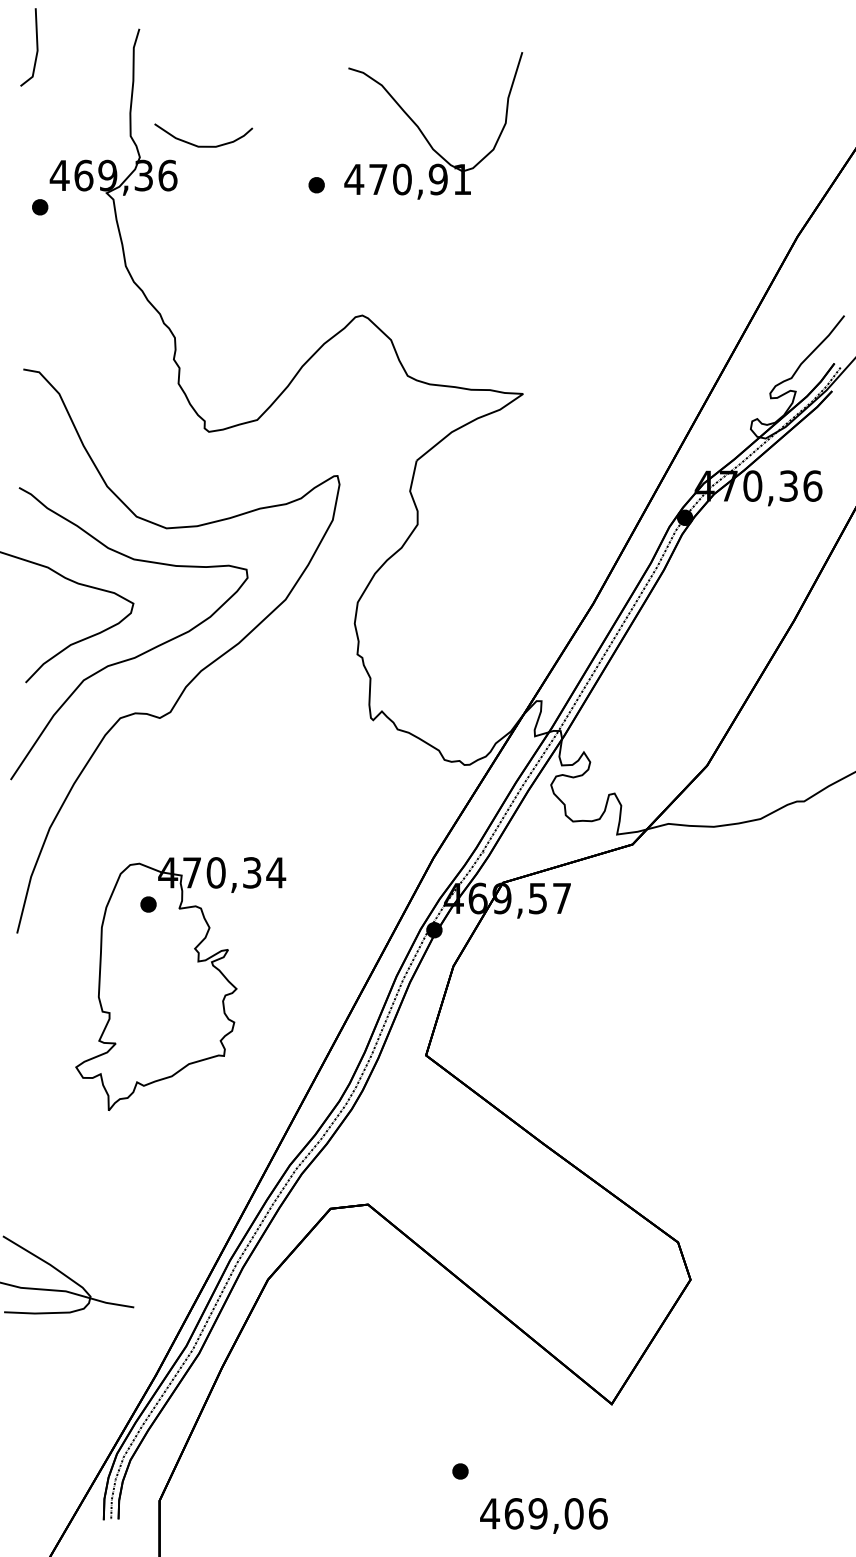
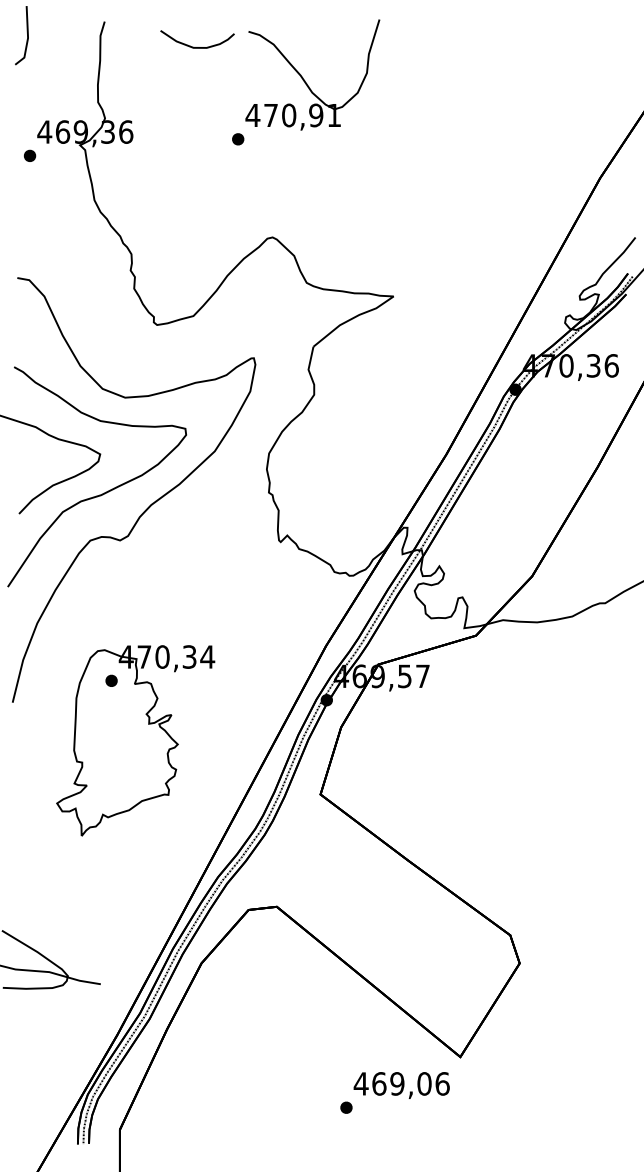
part: (422, 131) -> (304, 79), moved
curve: (203, 145) -> (197, 46), moved
text: (543, 1515) -> (401, 1085), moved

